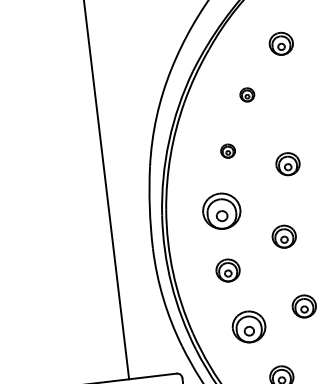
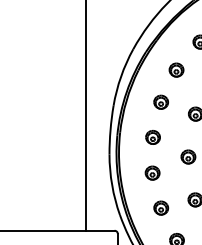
part: (247, 93) -> (176, 69), size x1.67
part: (226, 150) -> (160, 101), size x1.67
part: (220, 211) -> (152, 137), size x0.62
part: (249, 325) -> (161, 207), size x0.71

